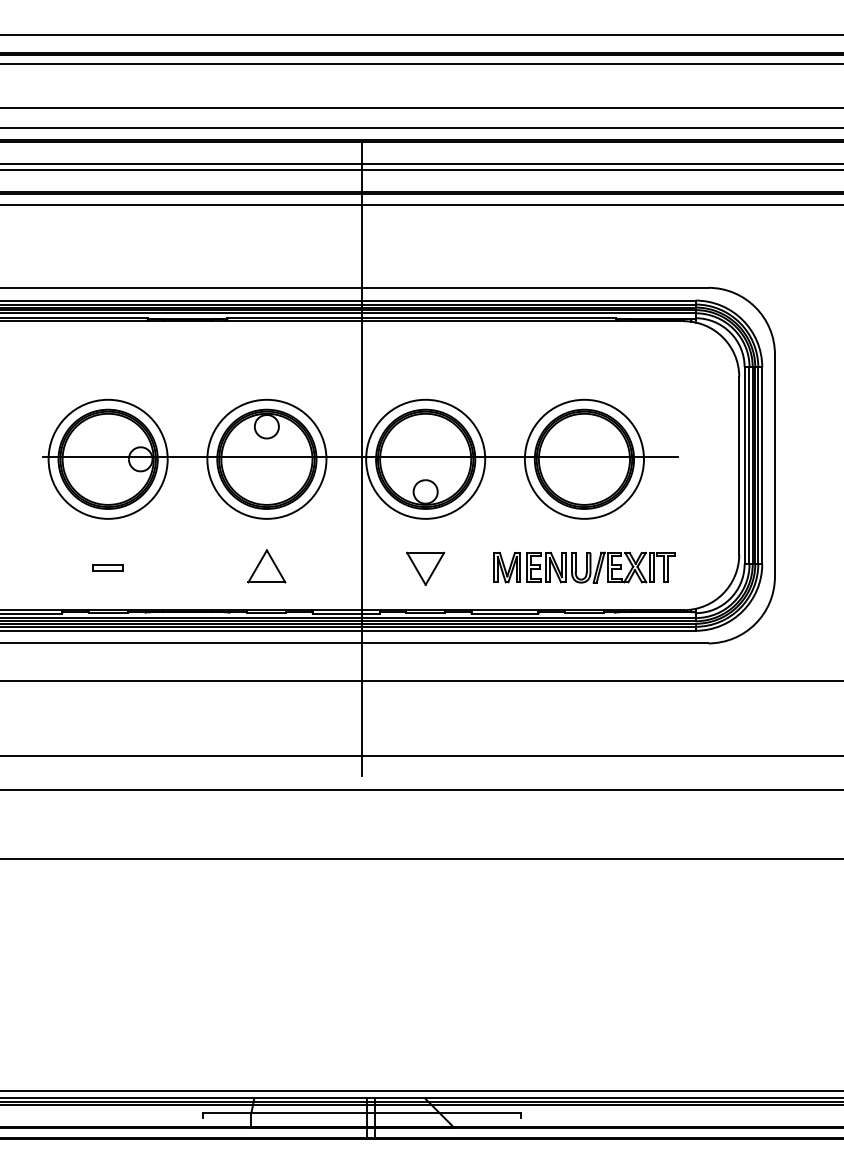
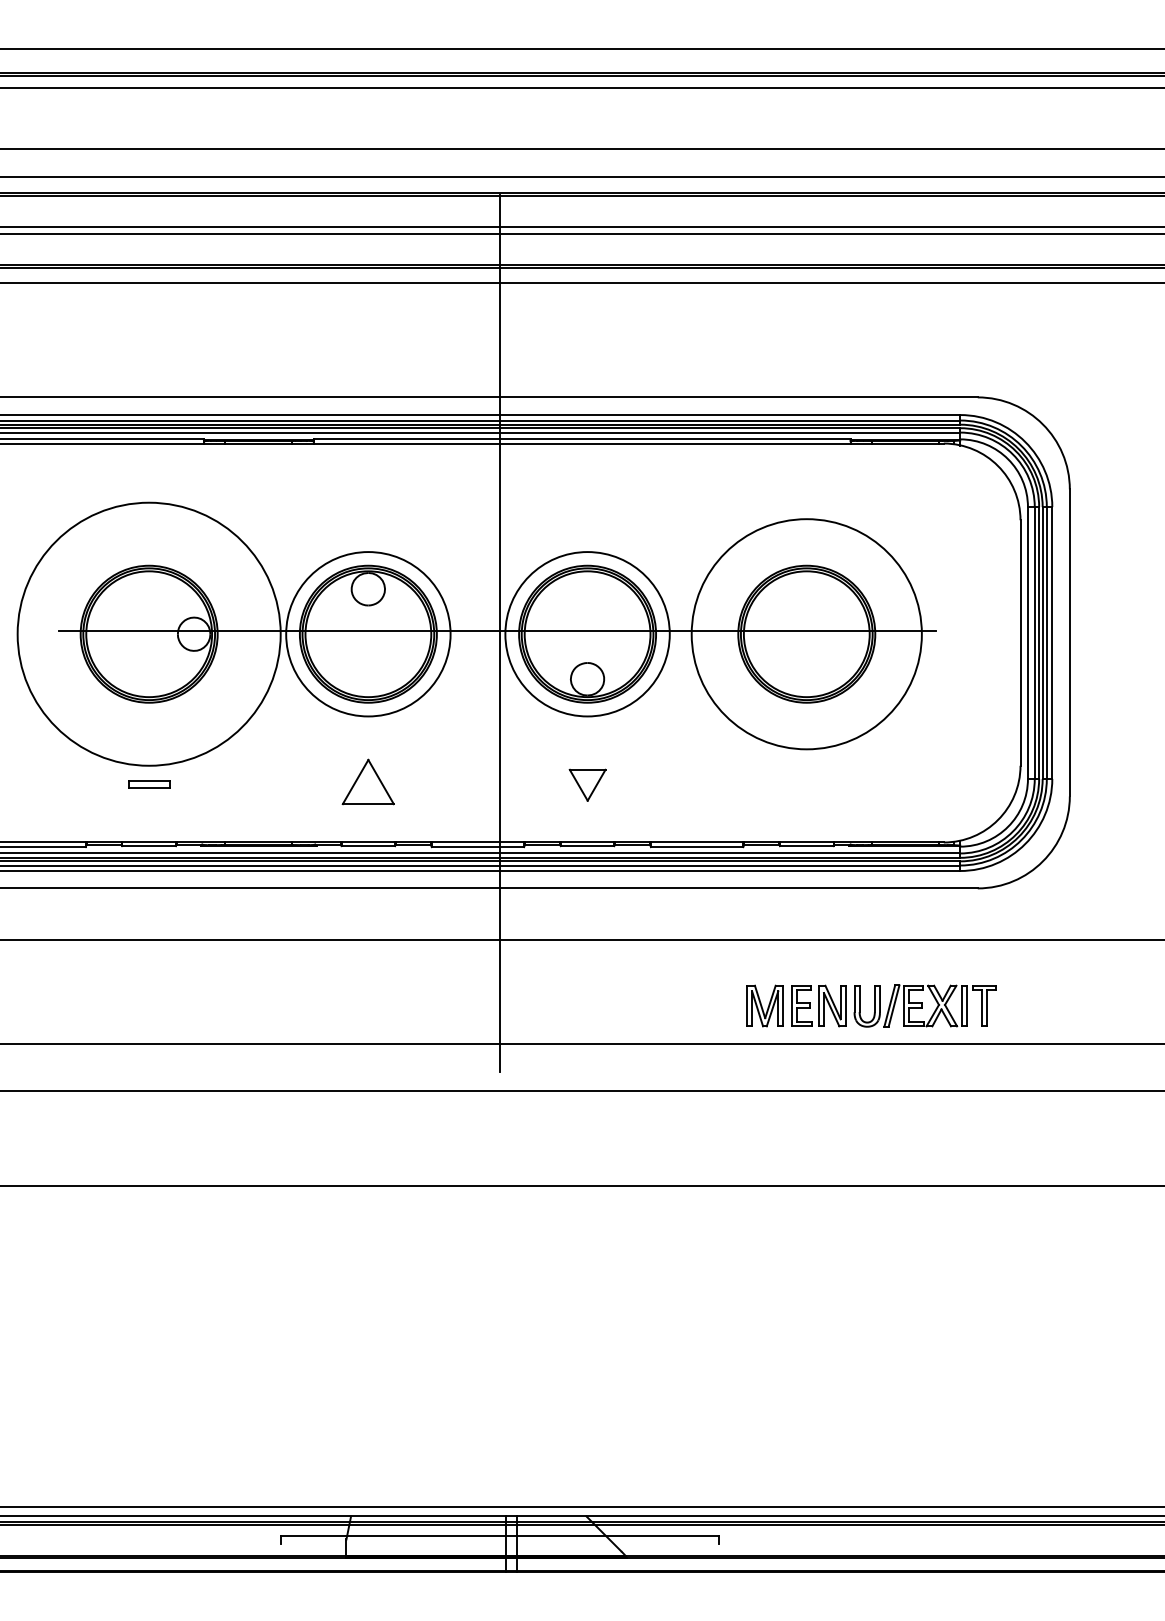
circle: (107, 458) -> (148, 633), size x1.6
circle: (583, 458) -> (805, 633), size x1.4
part: (584, 567) -> (871, 1005), moved
part: (425, 568) -> (587, 784), size x0.7

